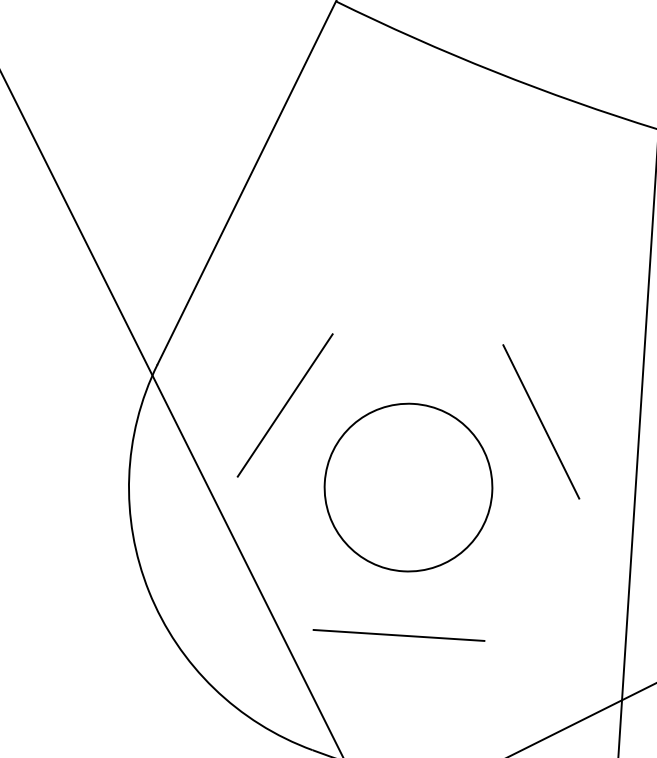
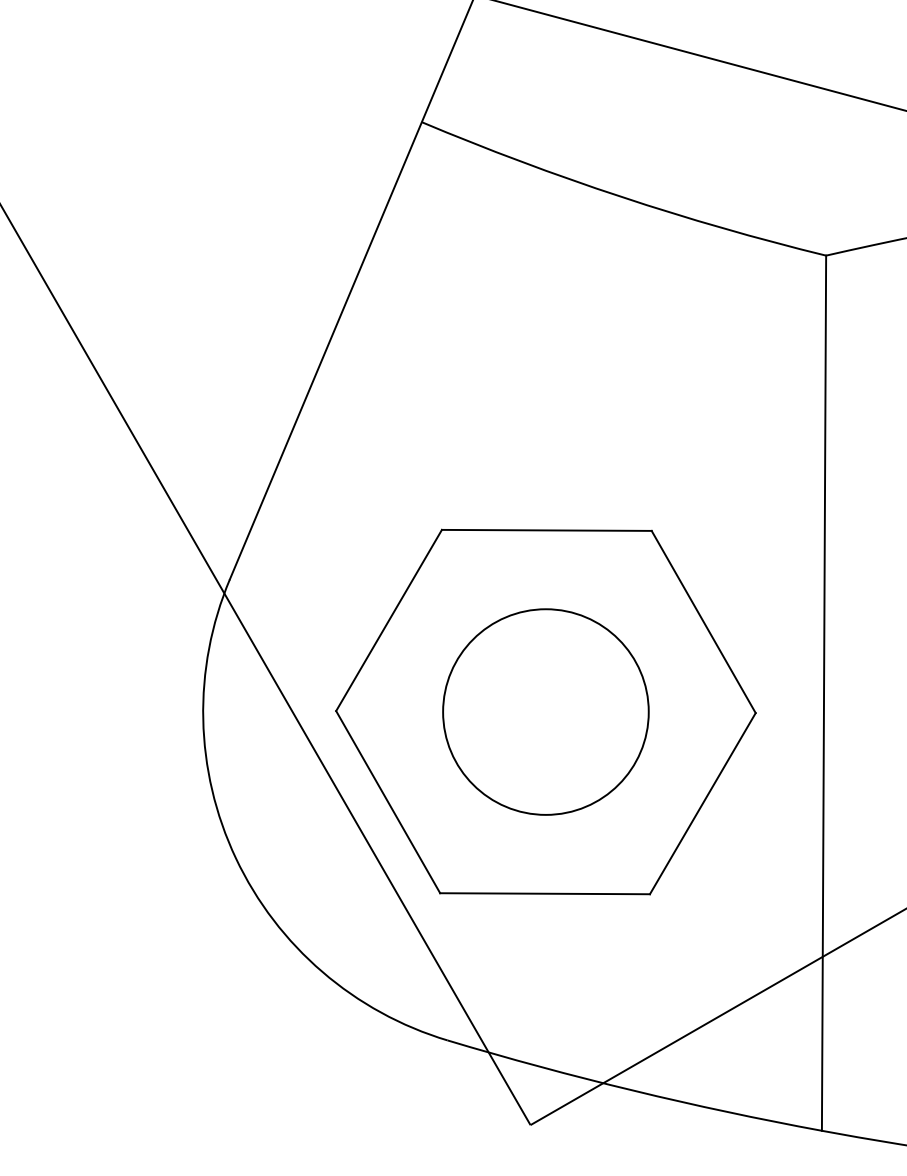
line: (417, 339) -> (546, 529), added
line: (275, 553) -> (388, 802), added
line: (531, 569) -> (702, 803), added

